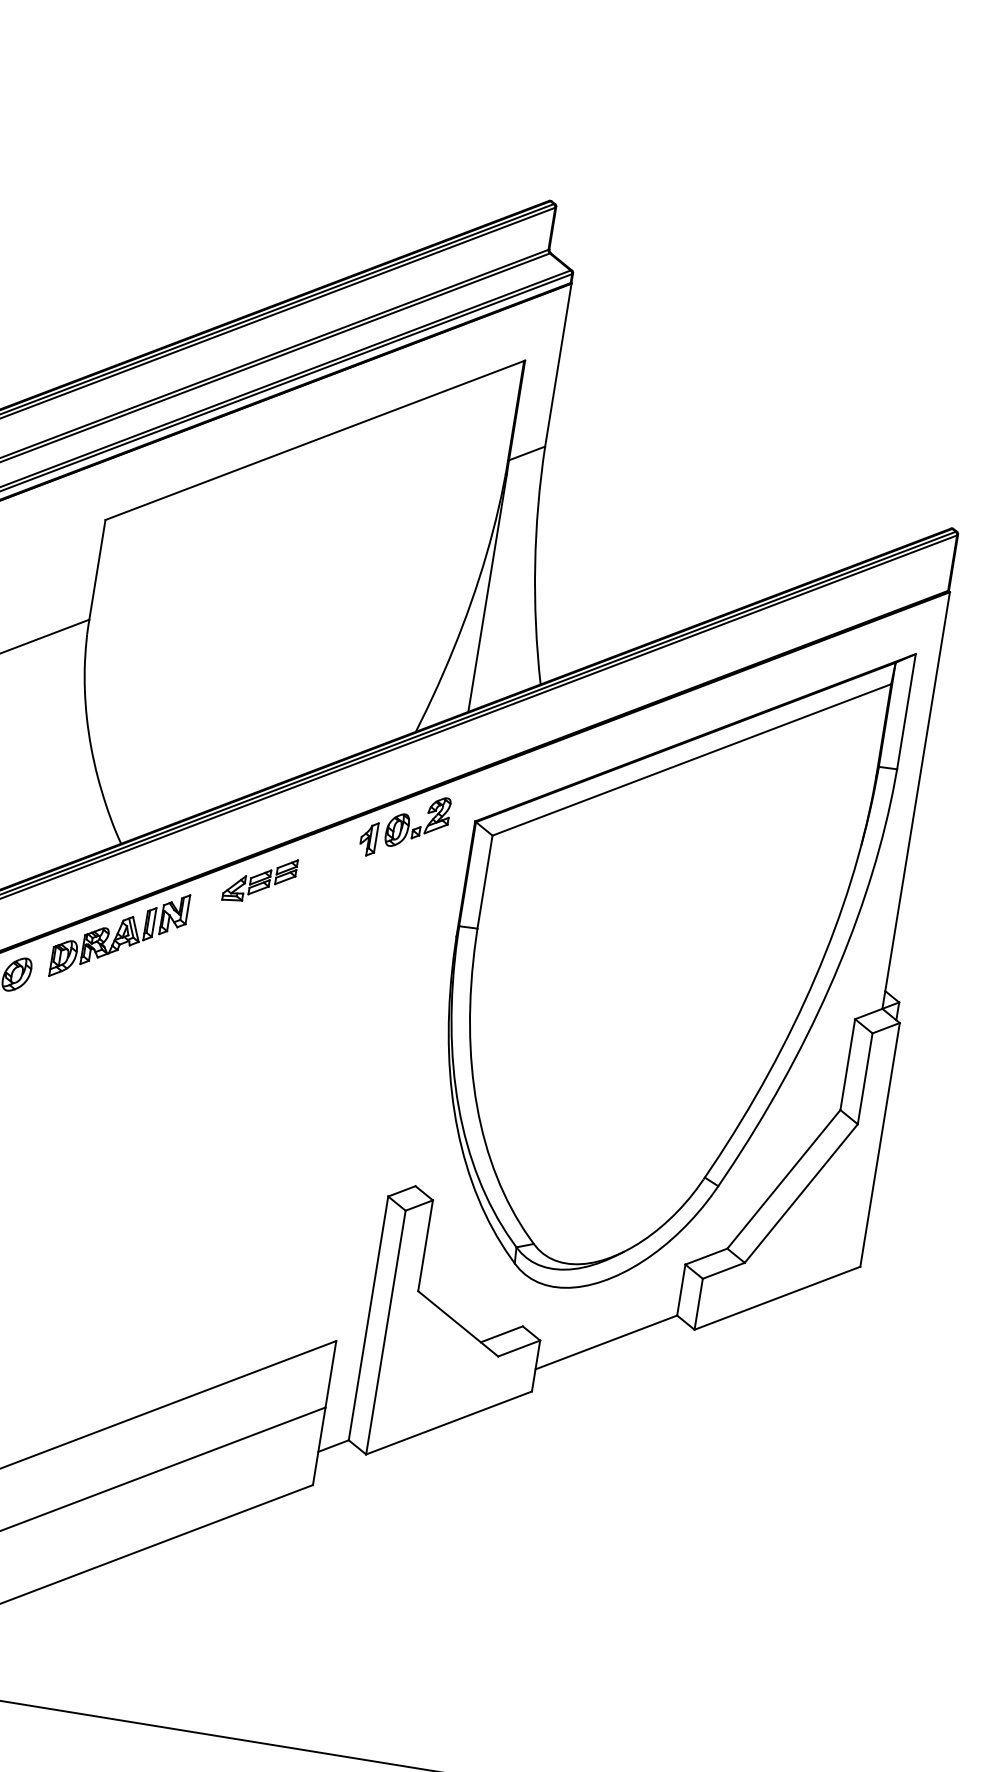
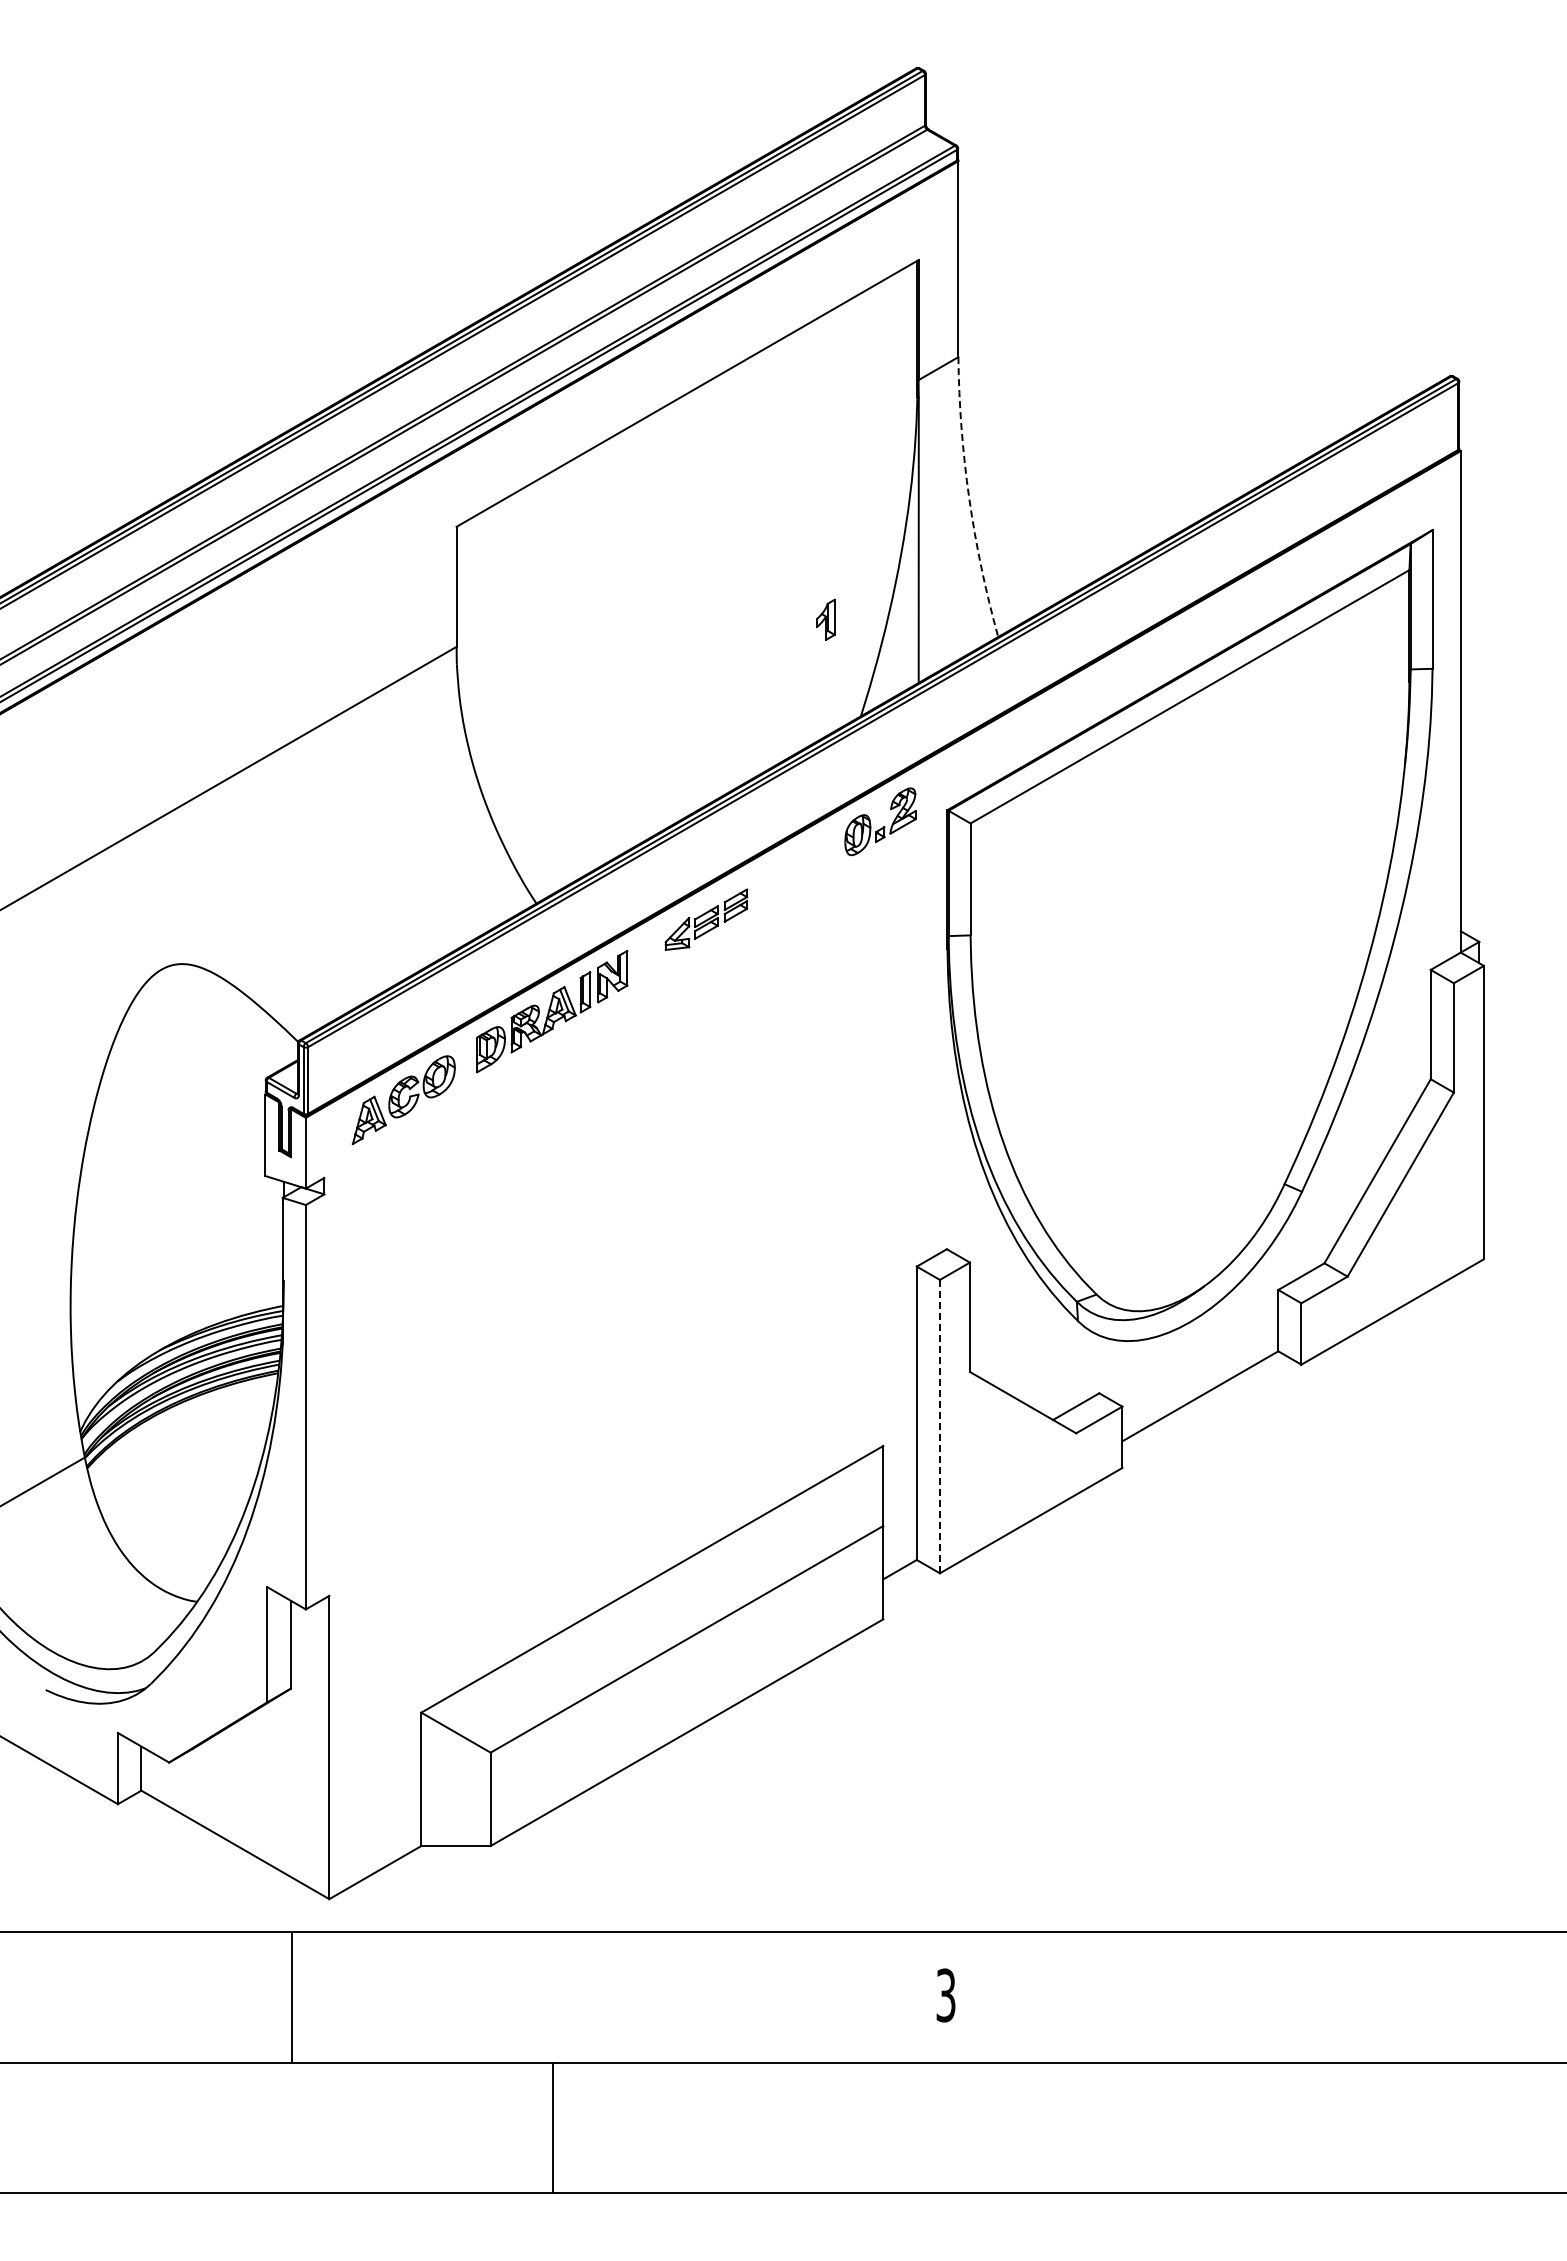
arc: (535, 565) -> (969, 498), solid -> dashed
part: (368, 838) -> (825, 619), moved
line: (385, 1332) -> (939, 1426), solid -> dashed

